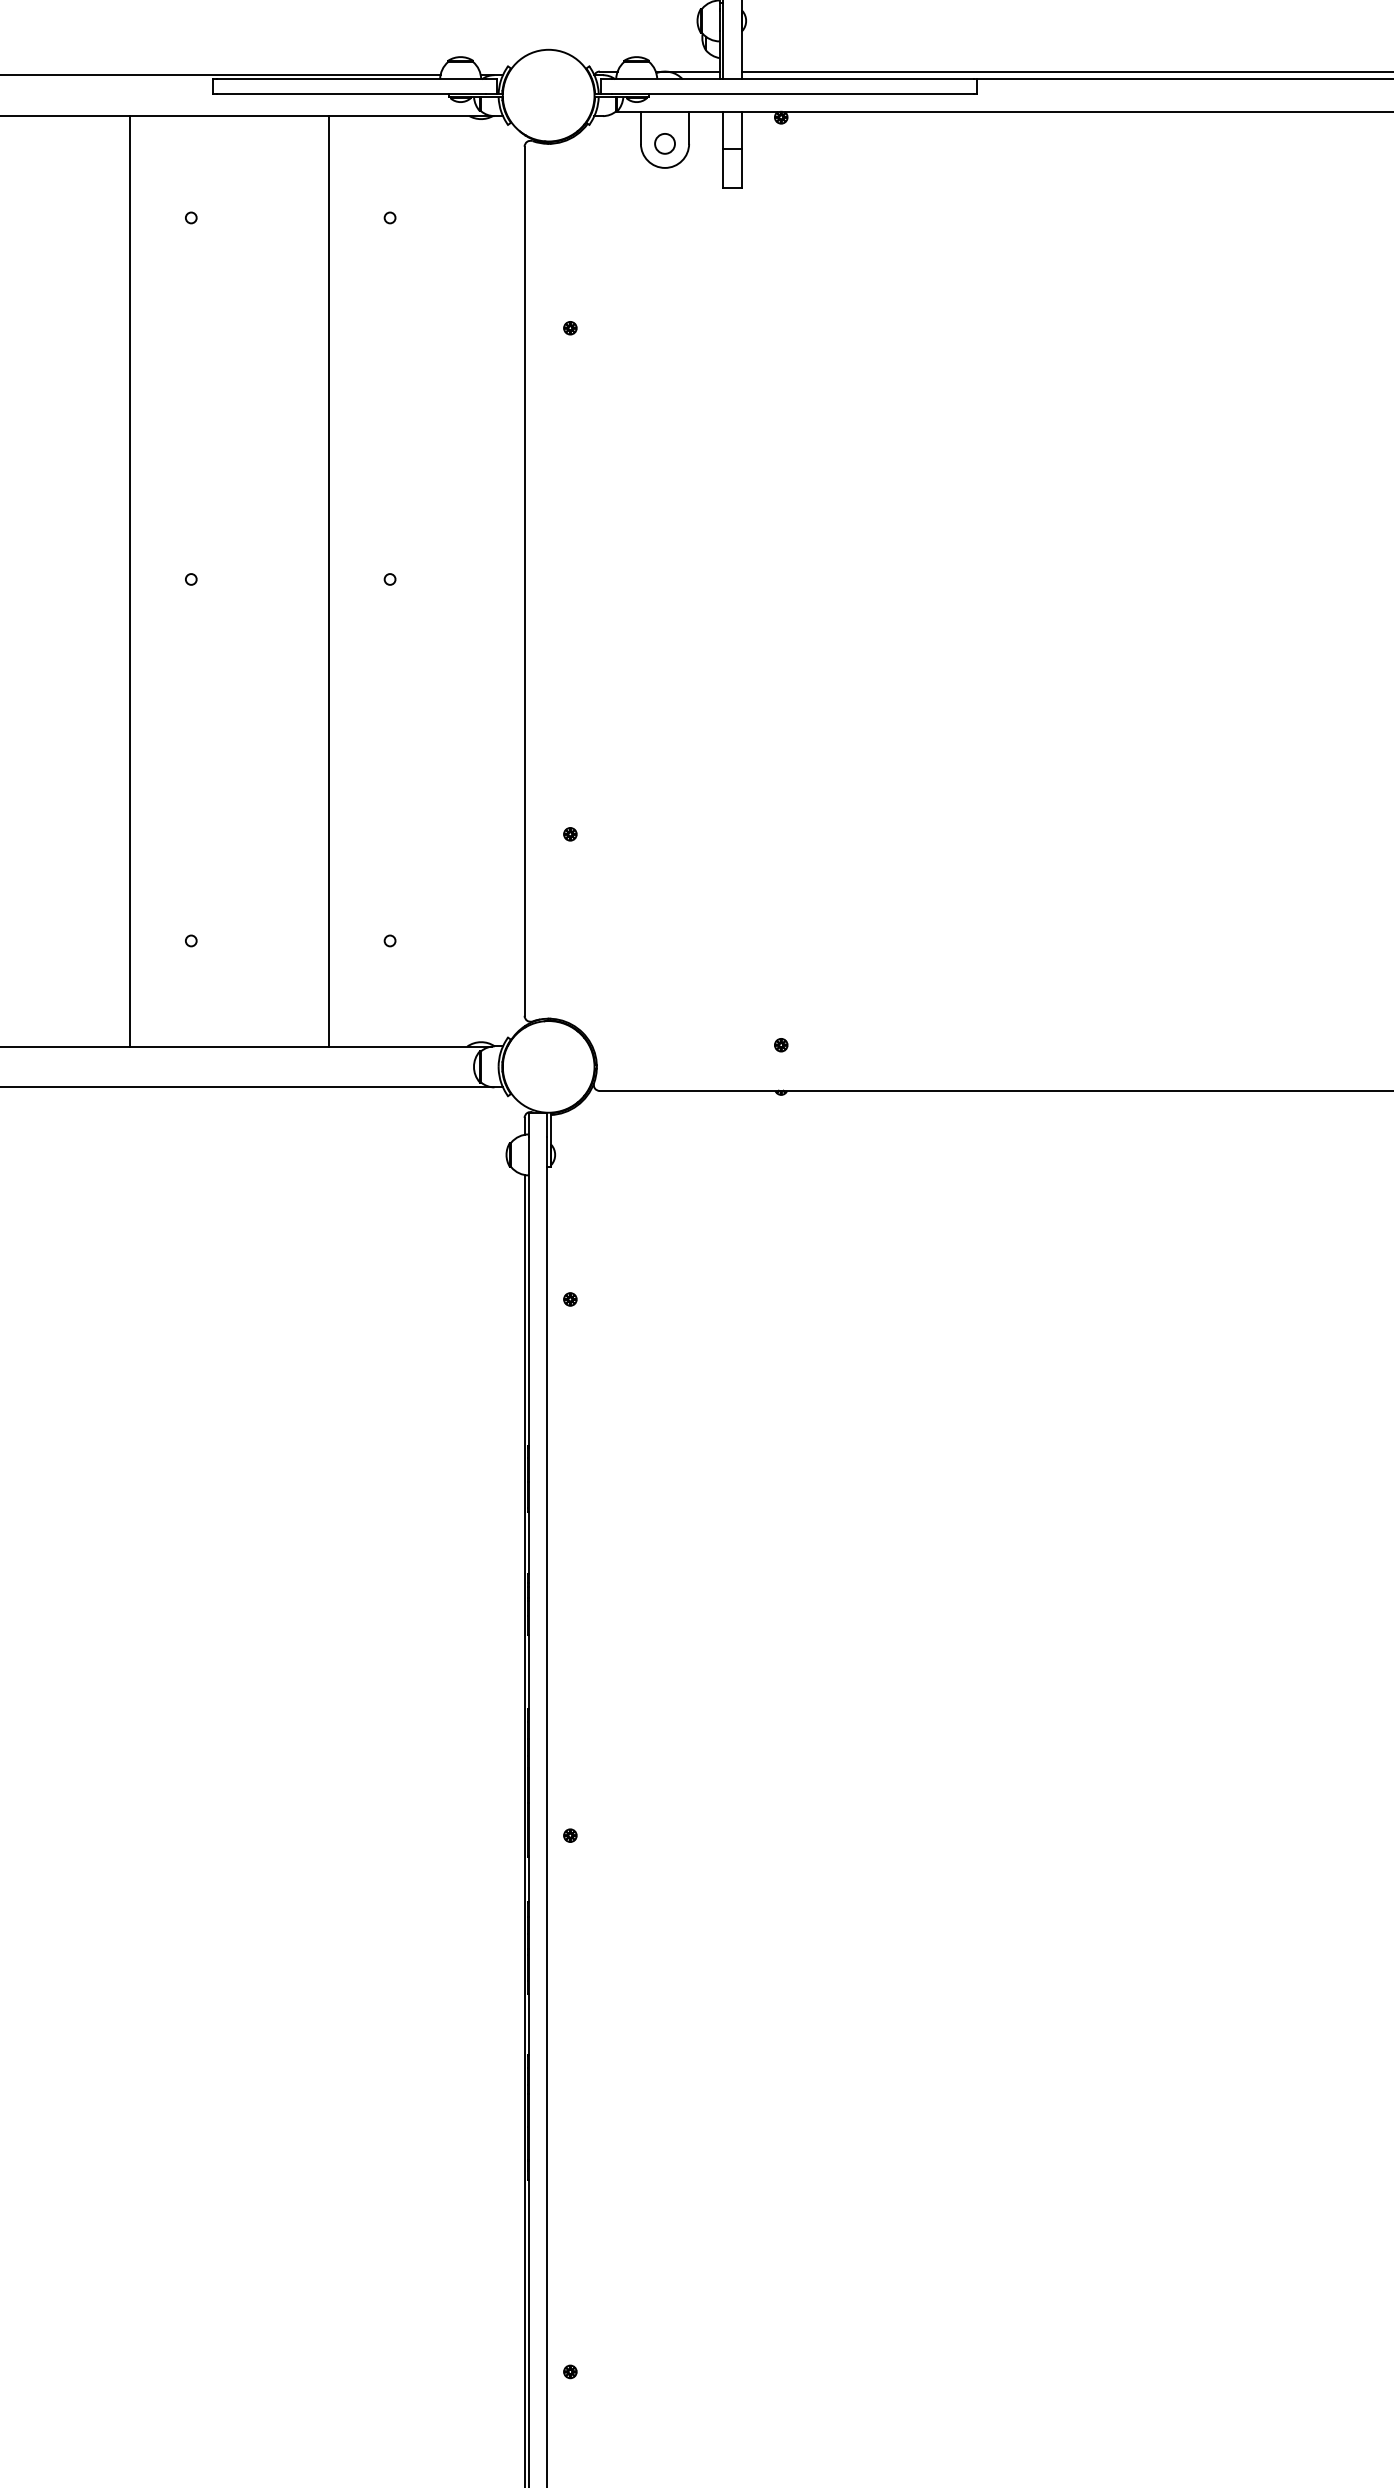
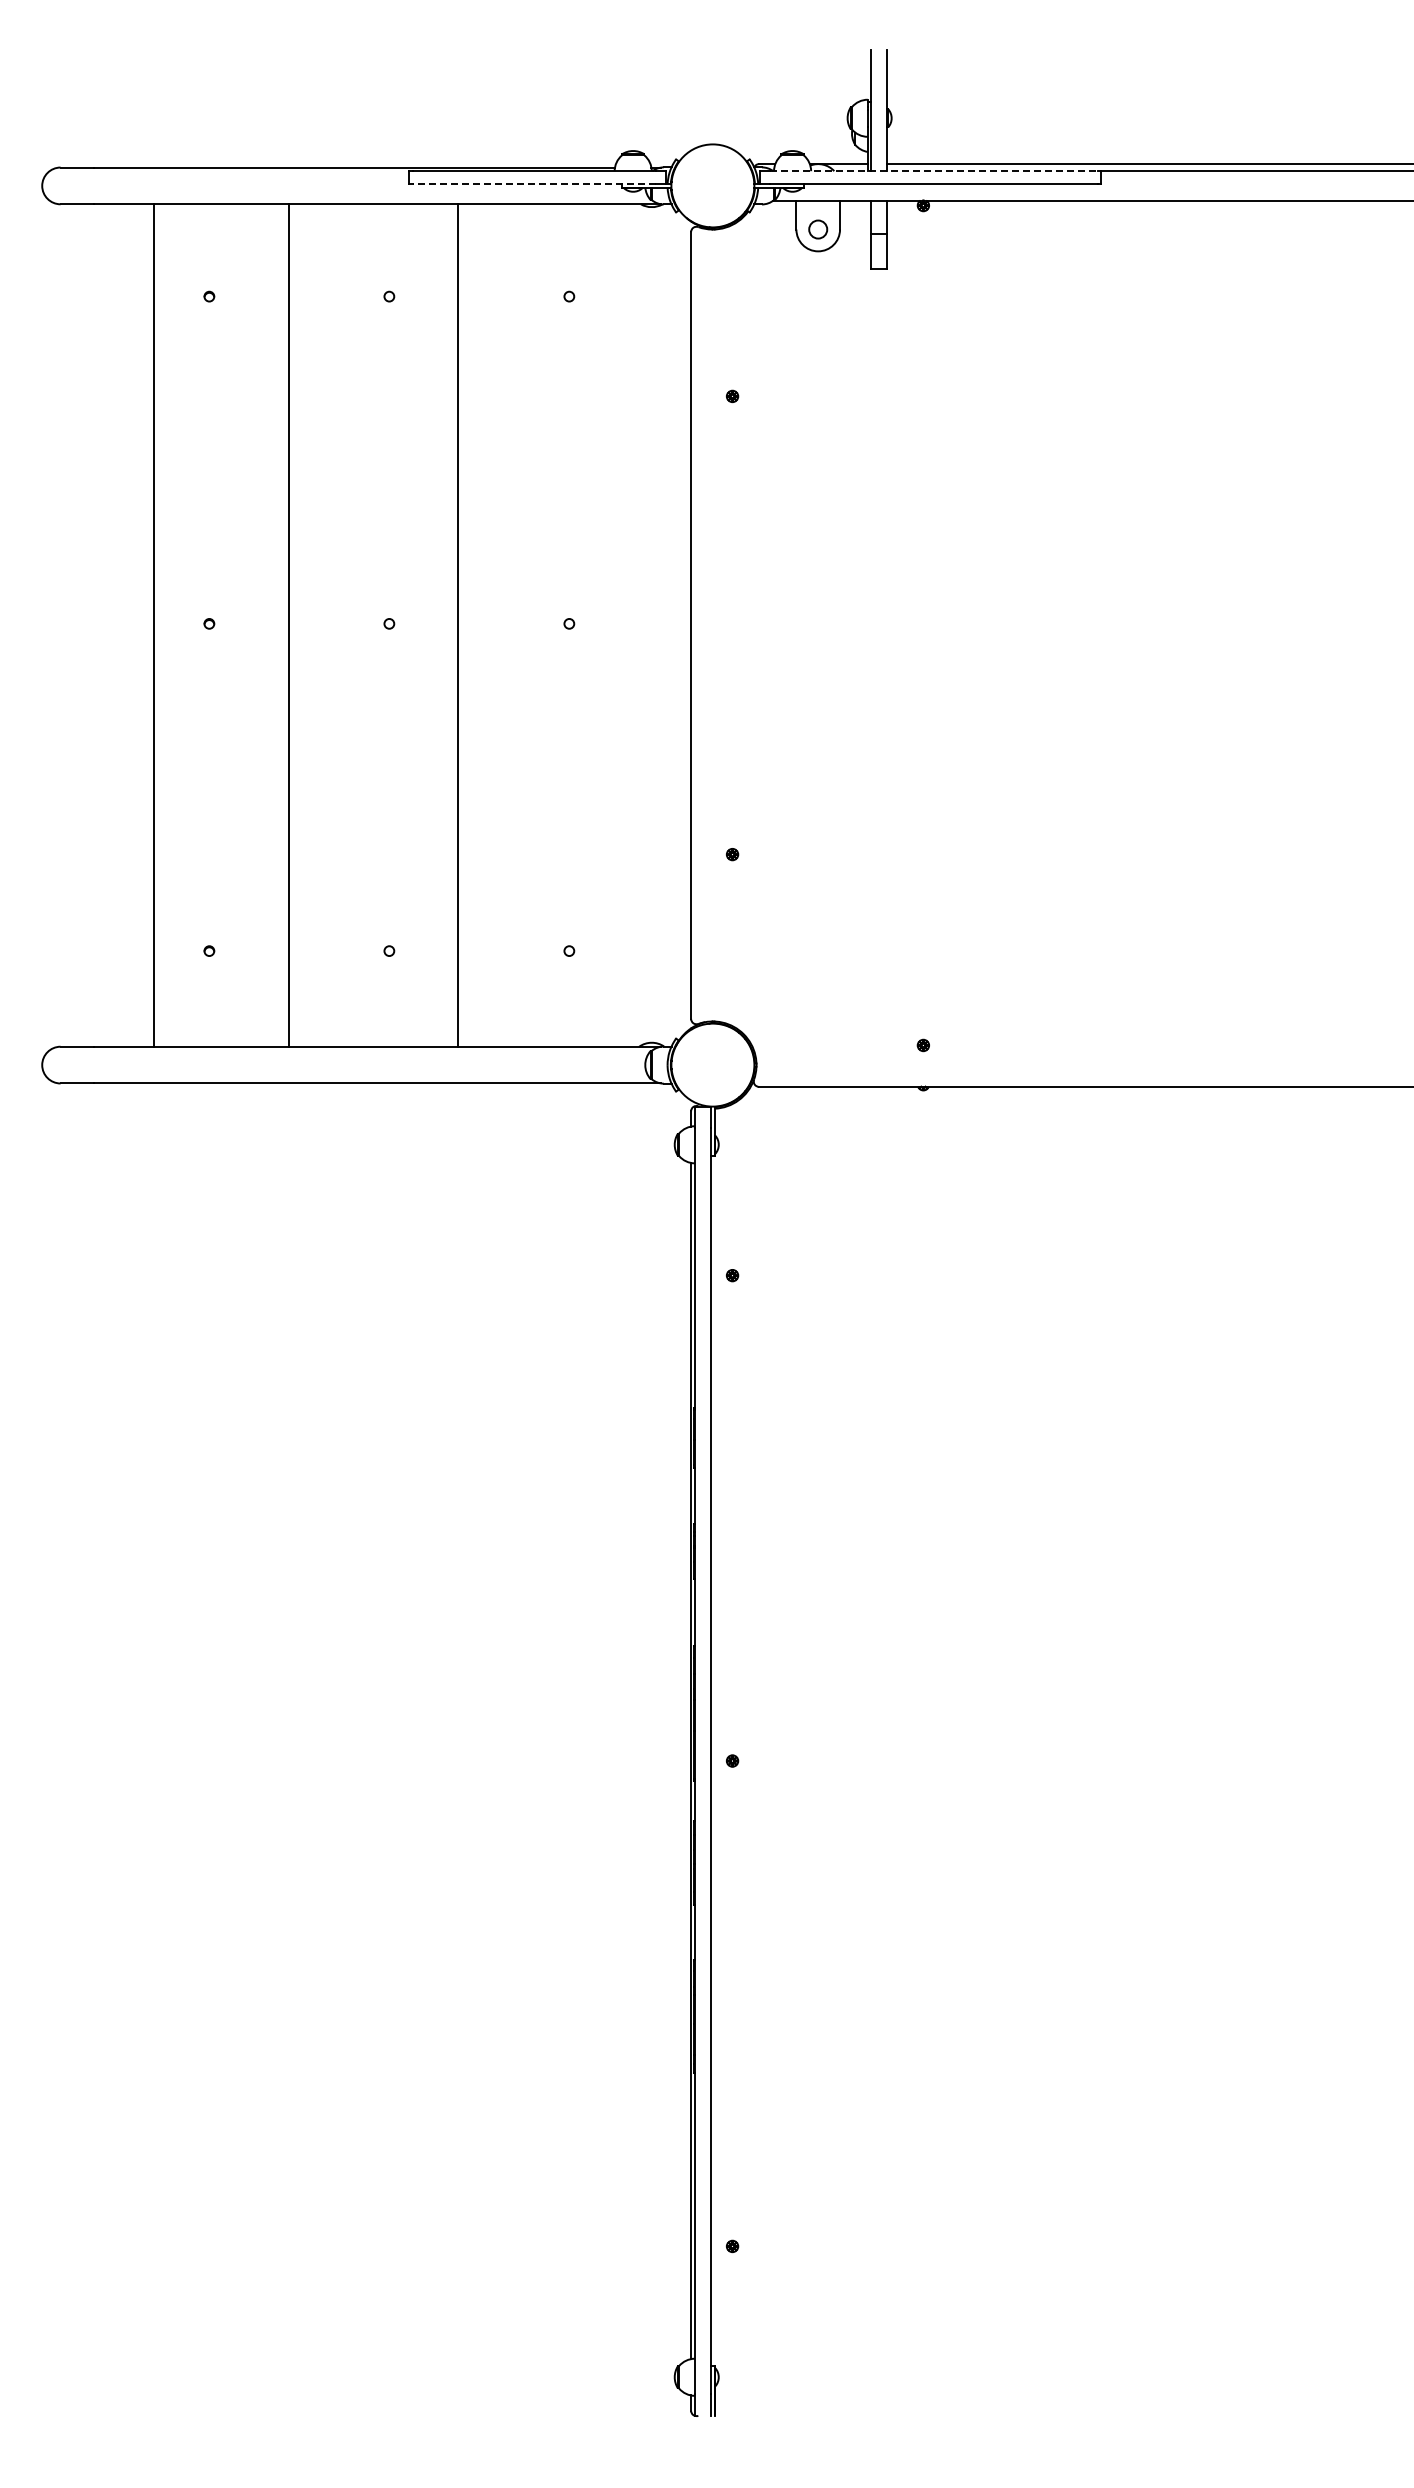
line: (793, 79) -> (934, 171), solid -> dashed
line: (351, 94) -> (534, 184), solid -> dashed
line: (129, 581) -> (288, 625), moved
line: (328, 581) -> (457, 625), moved

